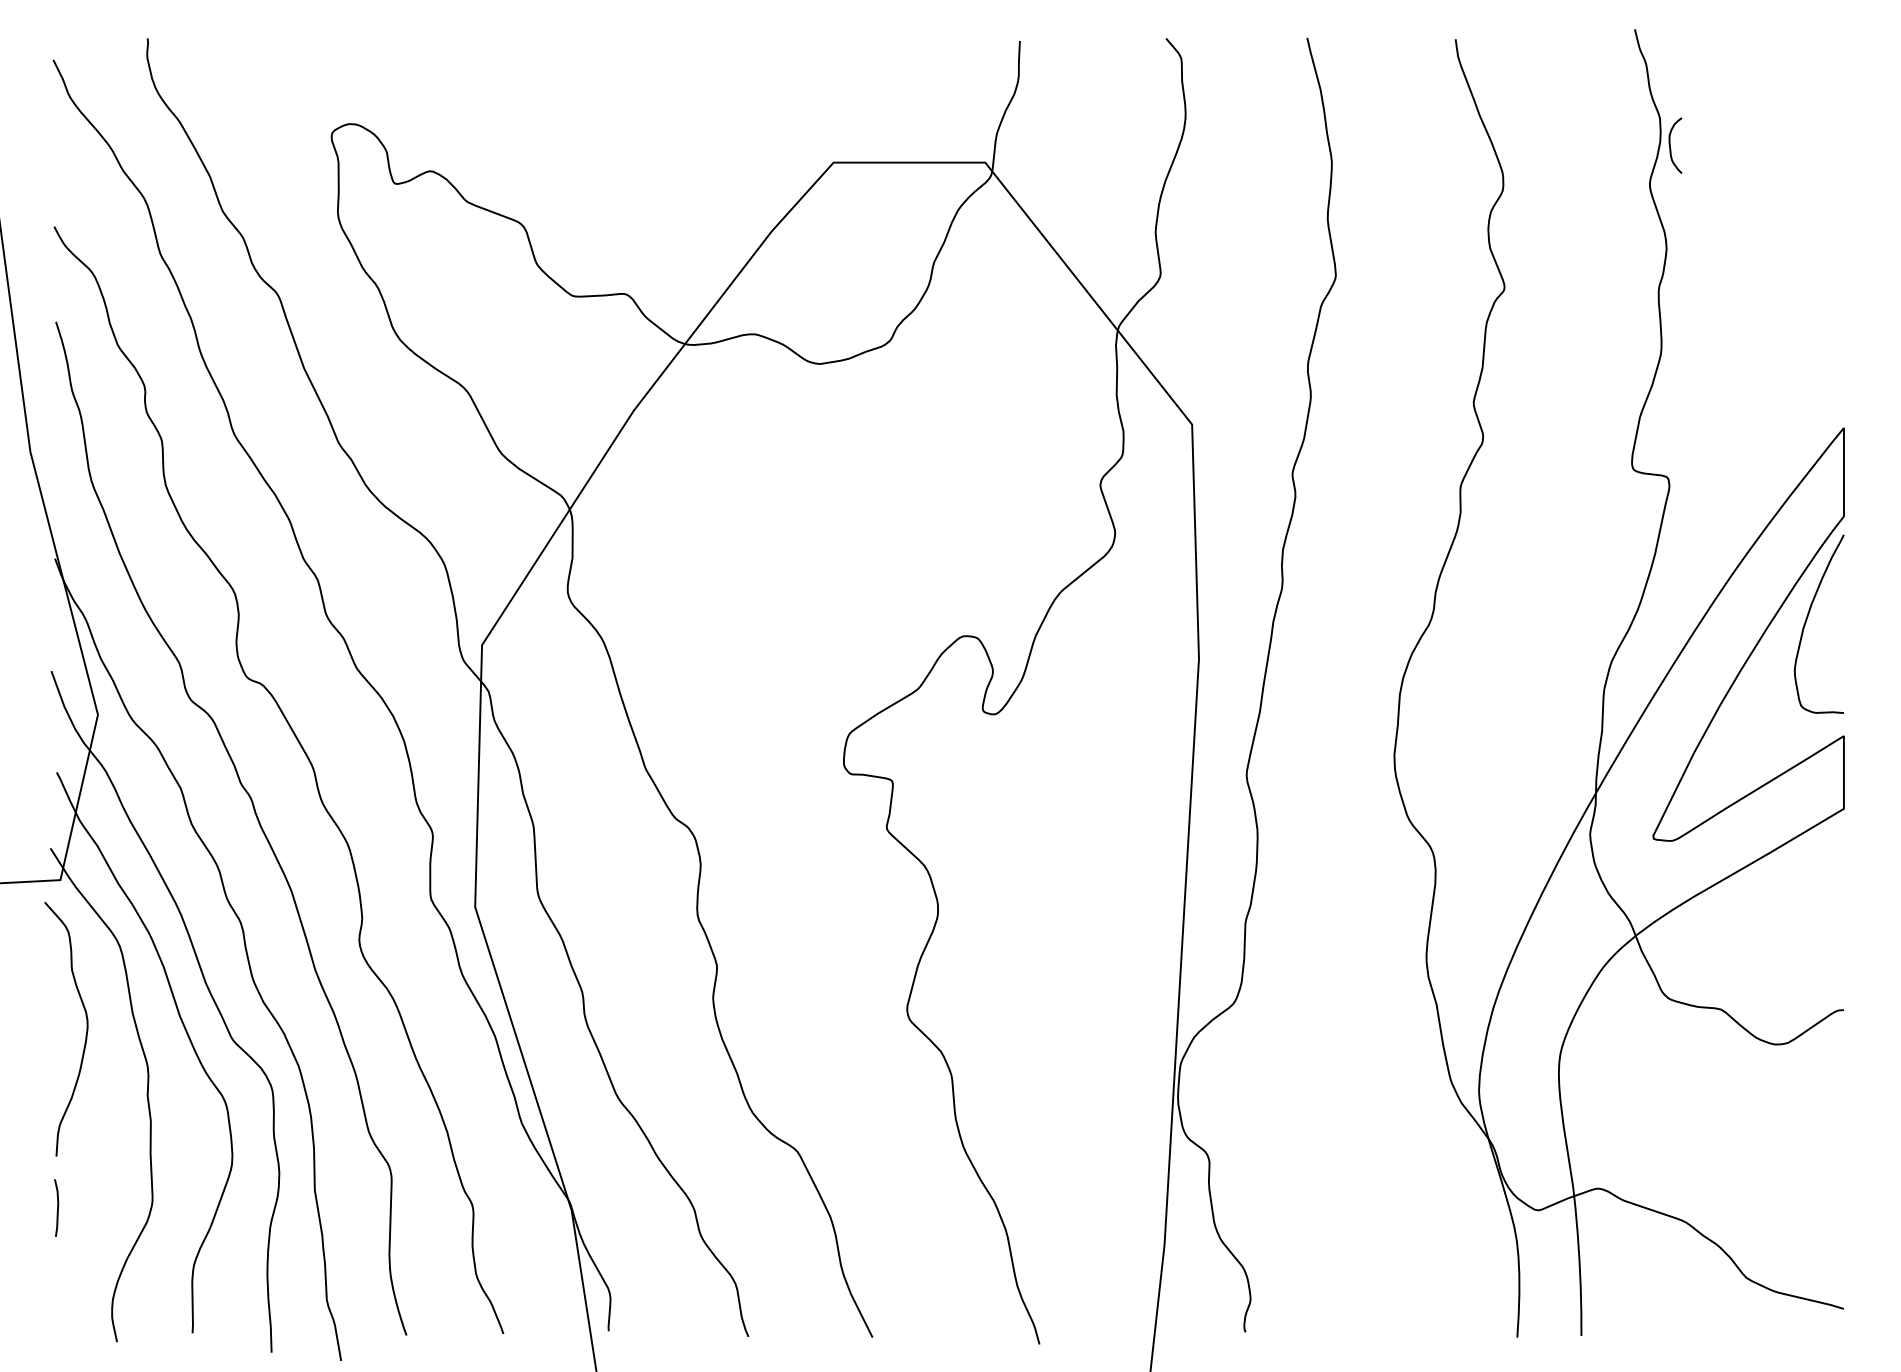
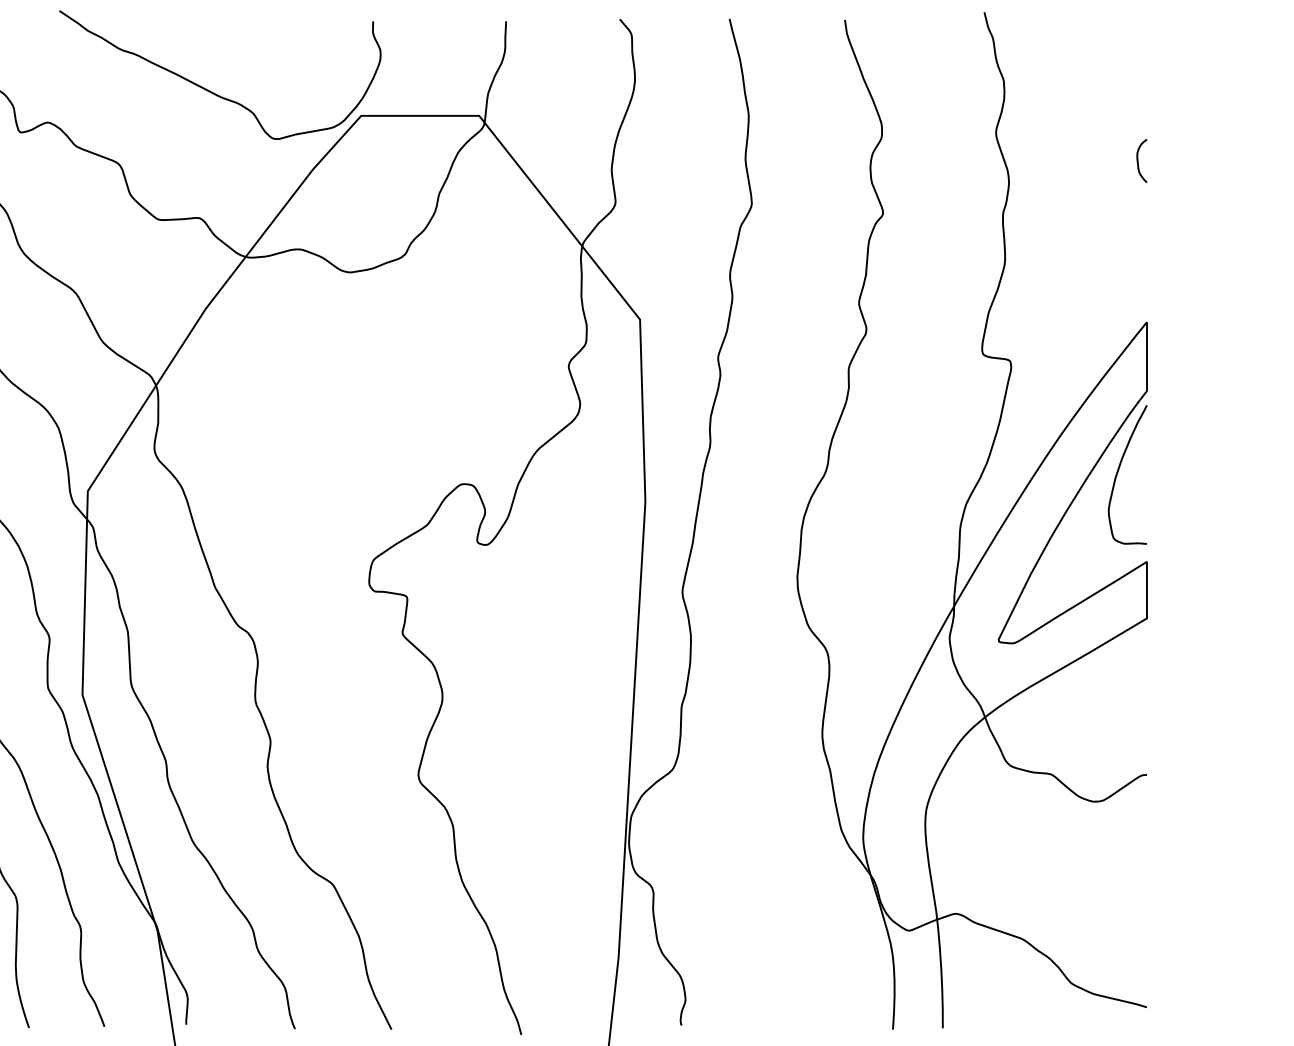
curve: (641, 131) -> (211, 91), added
curve: (1670, 145) -> (1138, 160), moved

